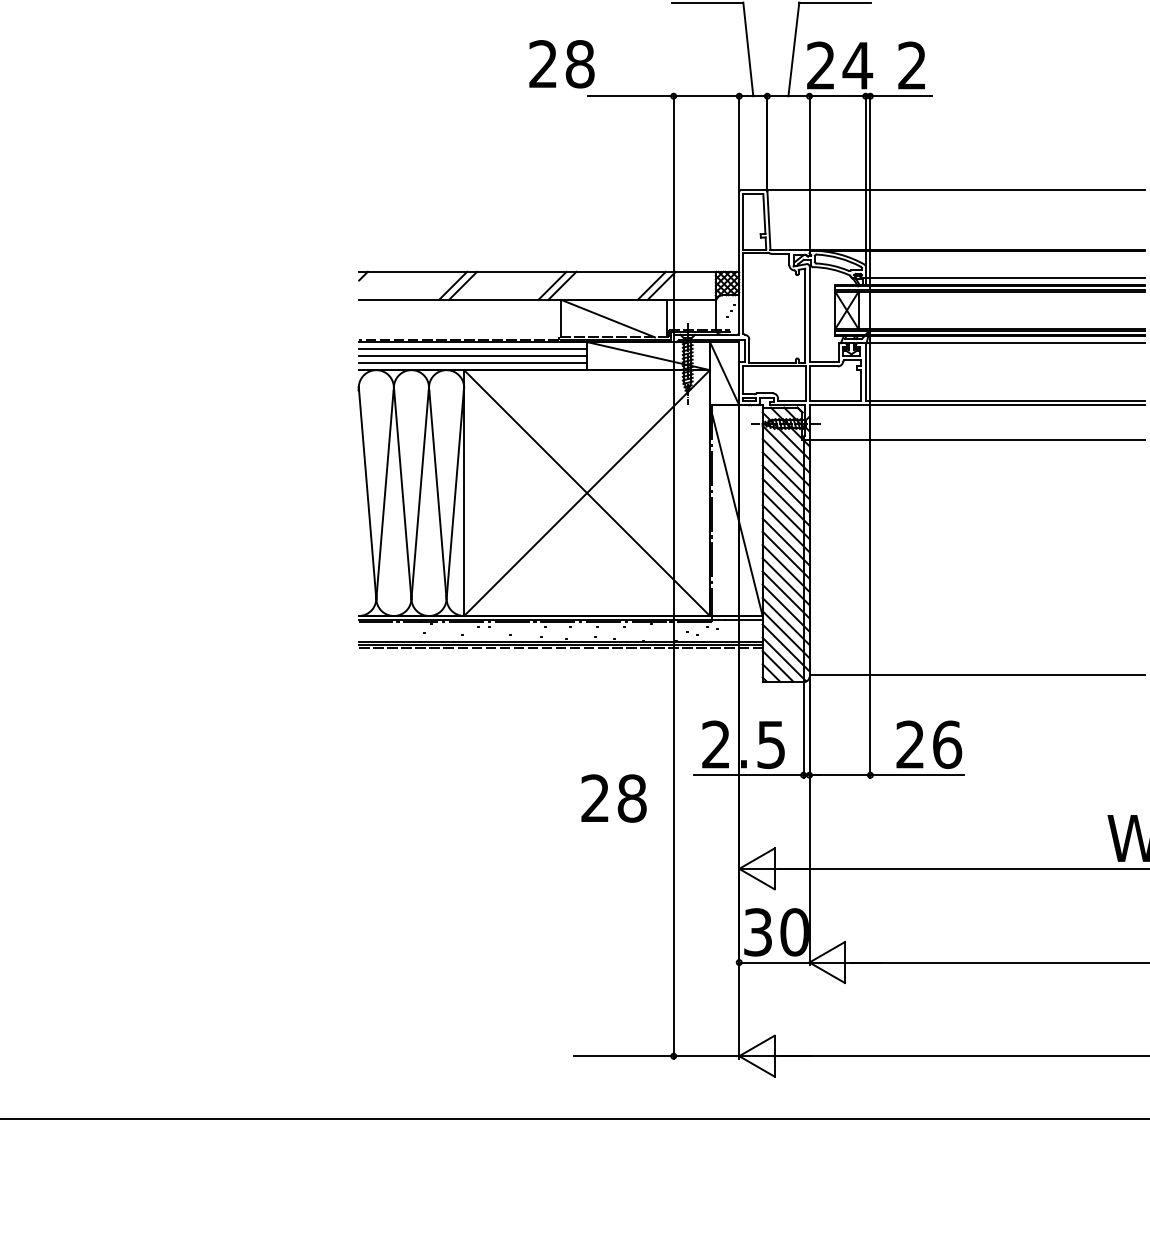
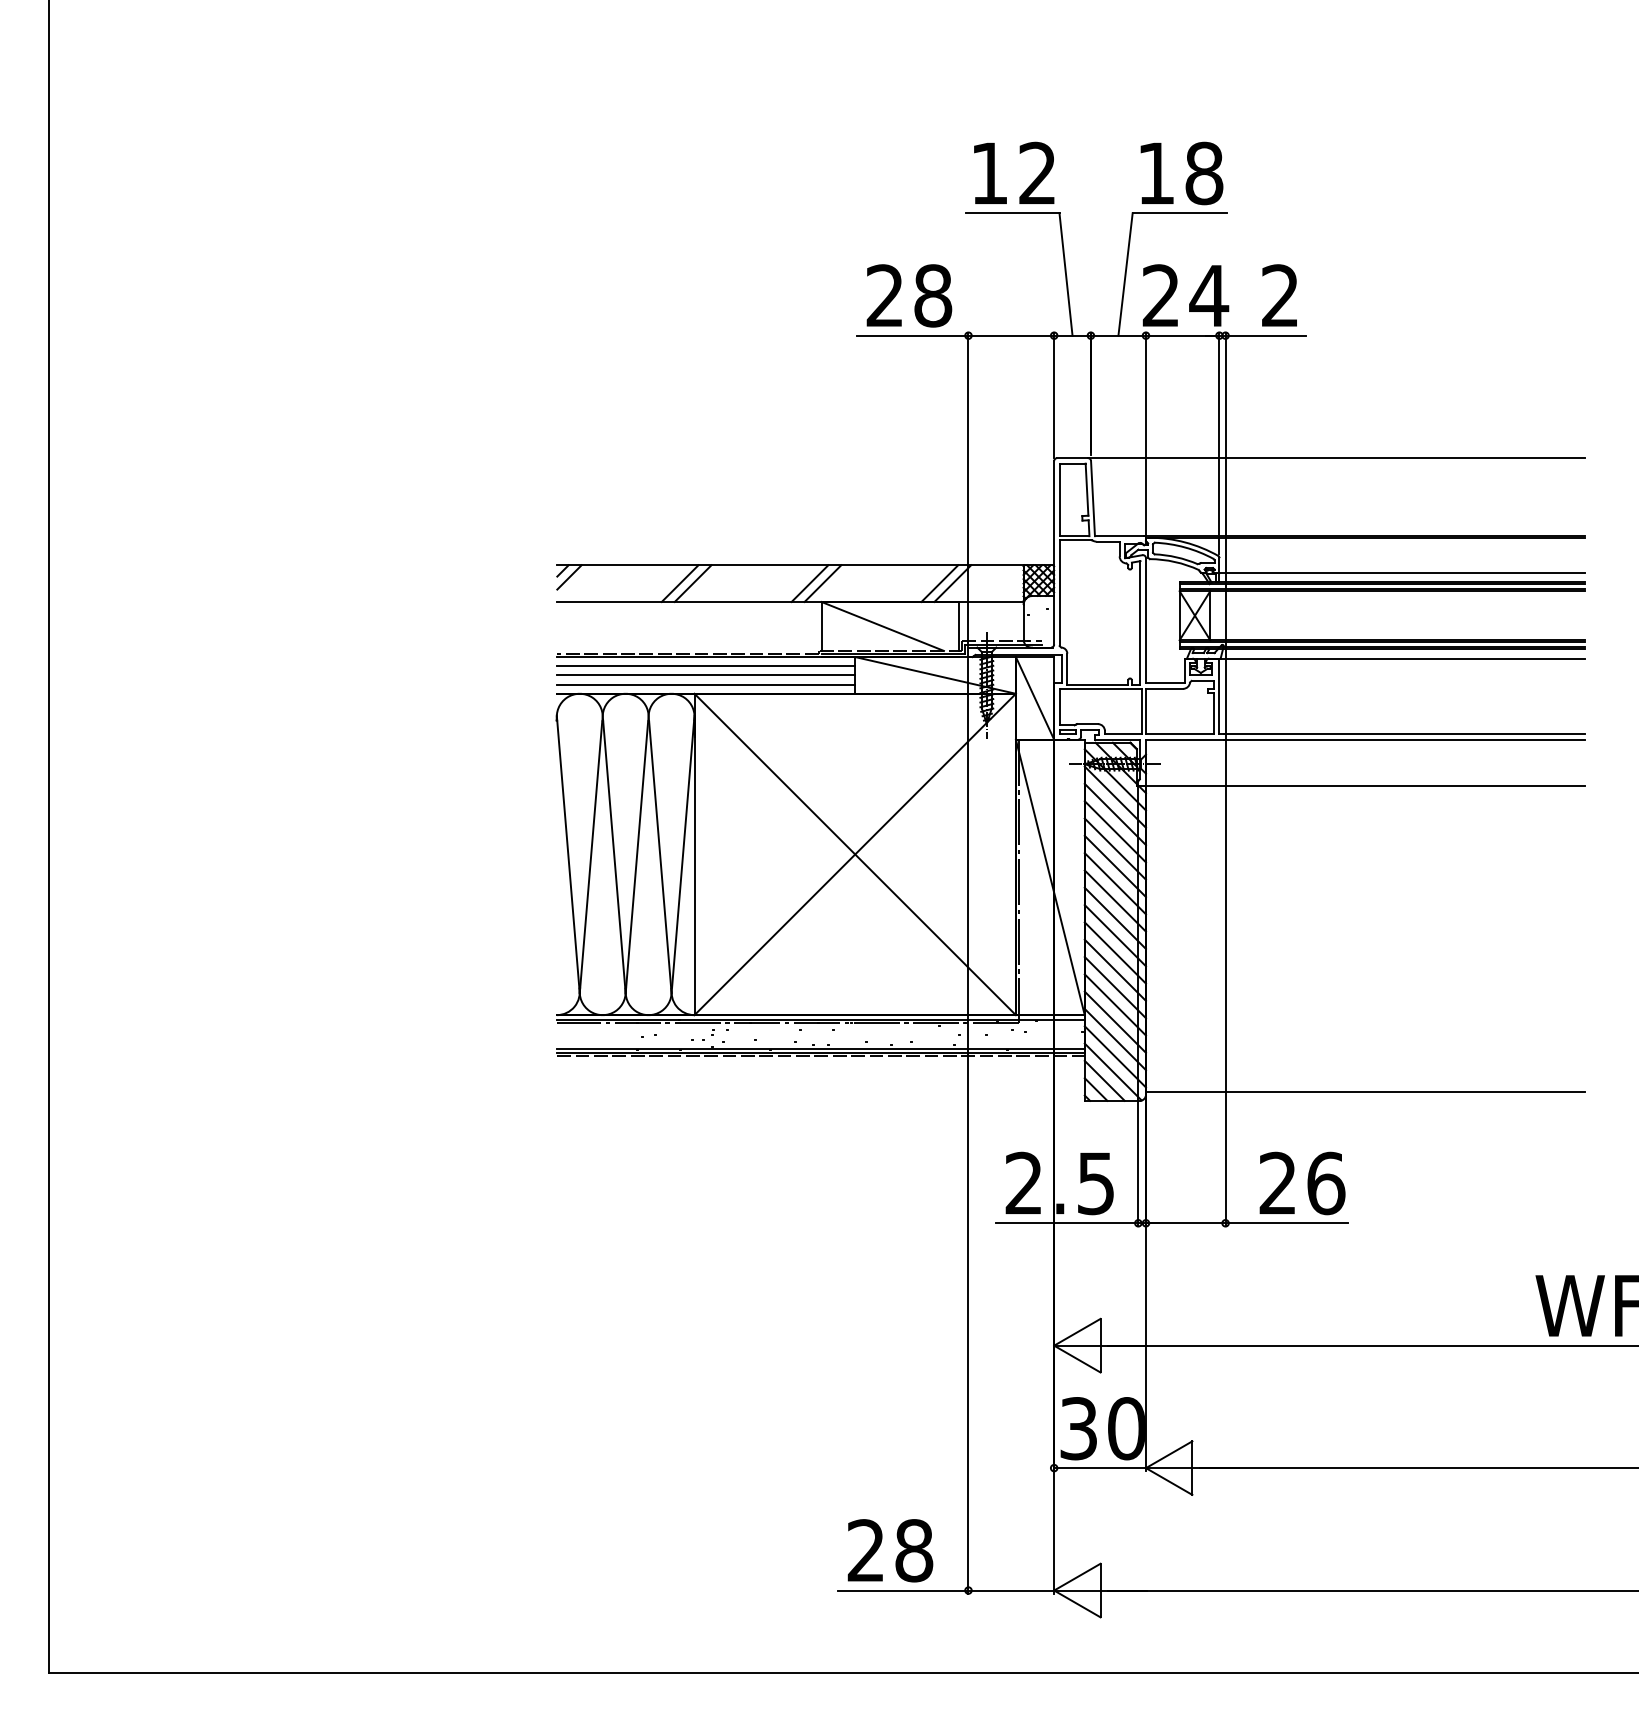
text: (562, 63) -> (909, 295), moved
line: (368, 281) -> (569, 577), added
text: (614, 798) -> (890, 1550), moved

